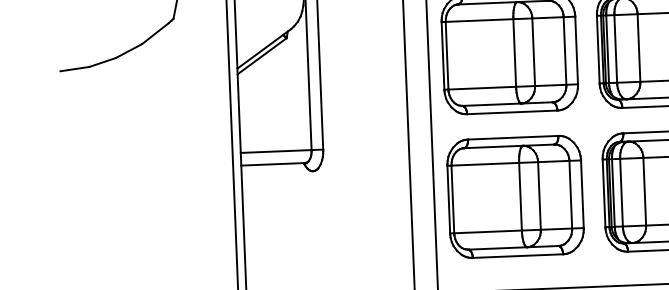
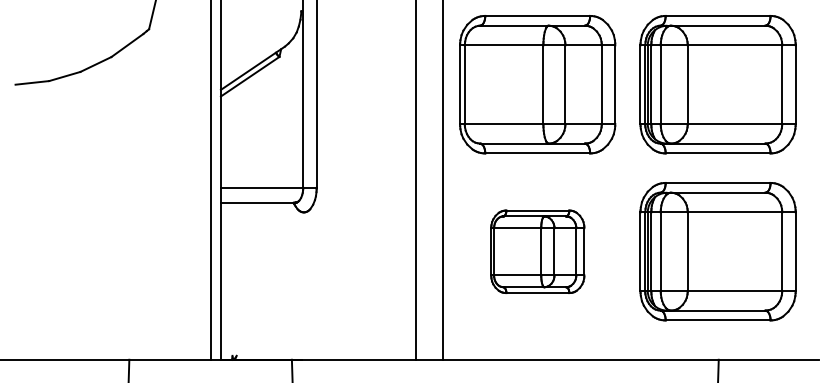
part: (515, 196) -> (537, 251), size x0.6

